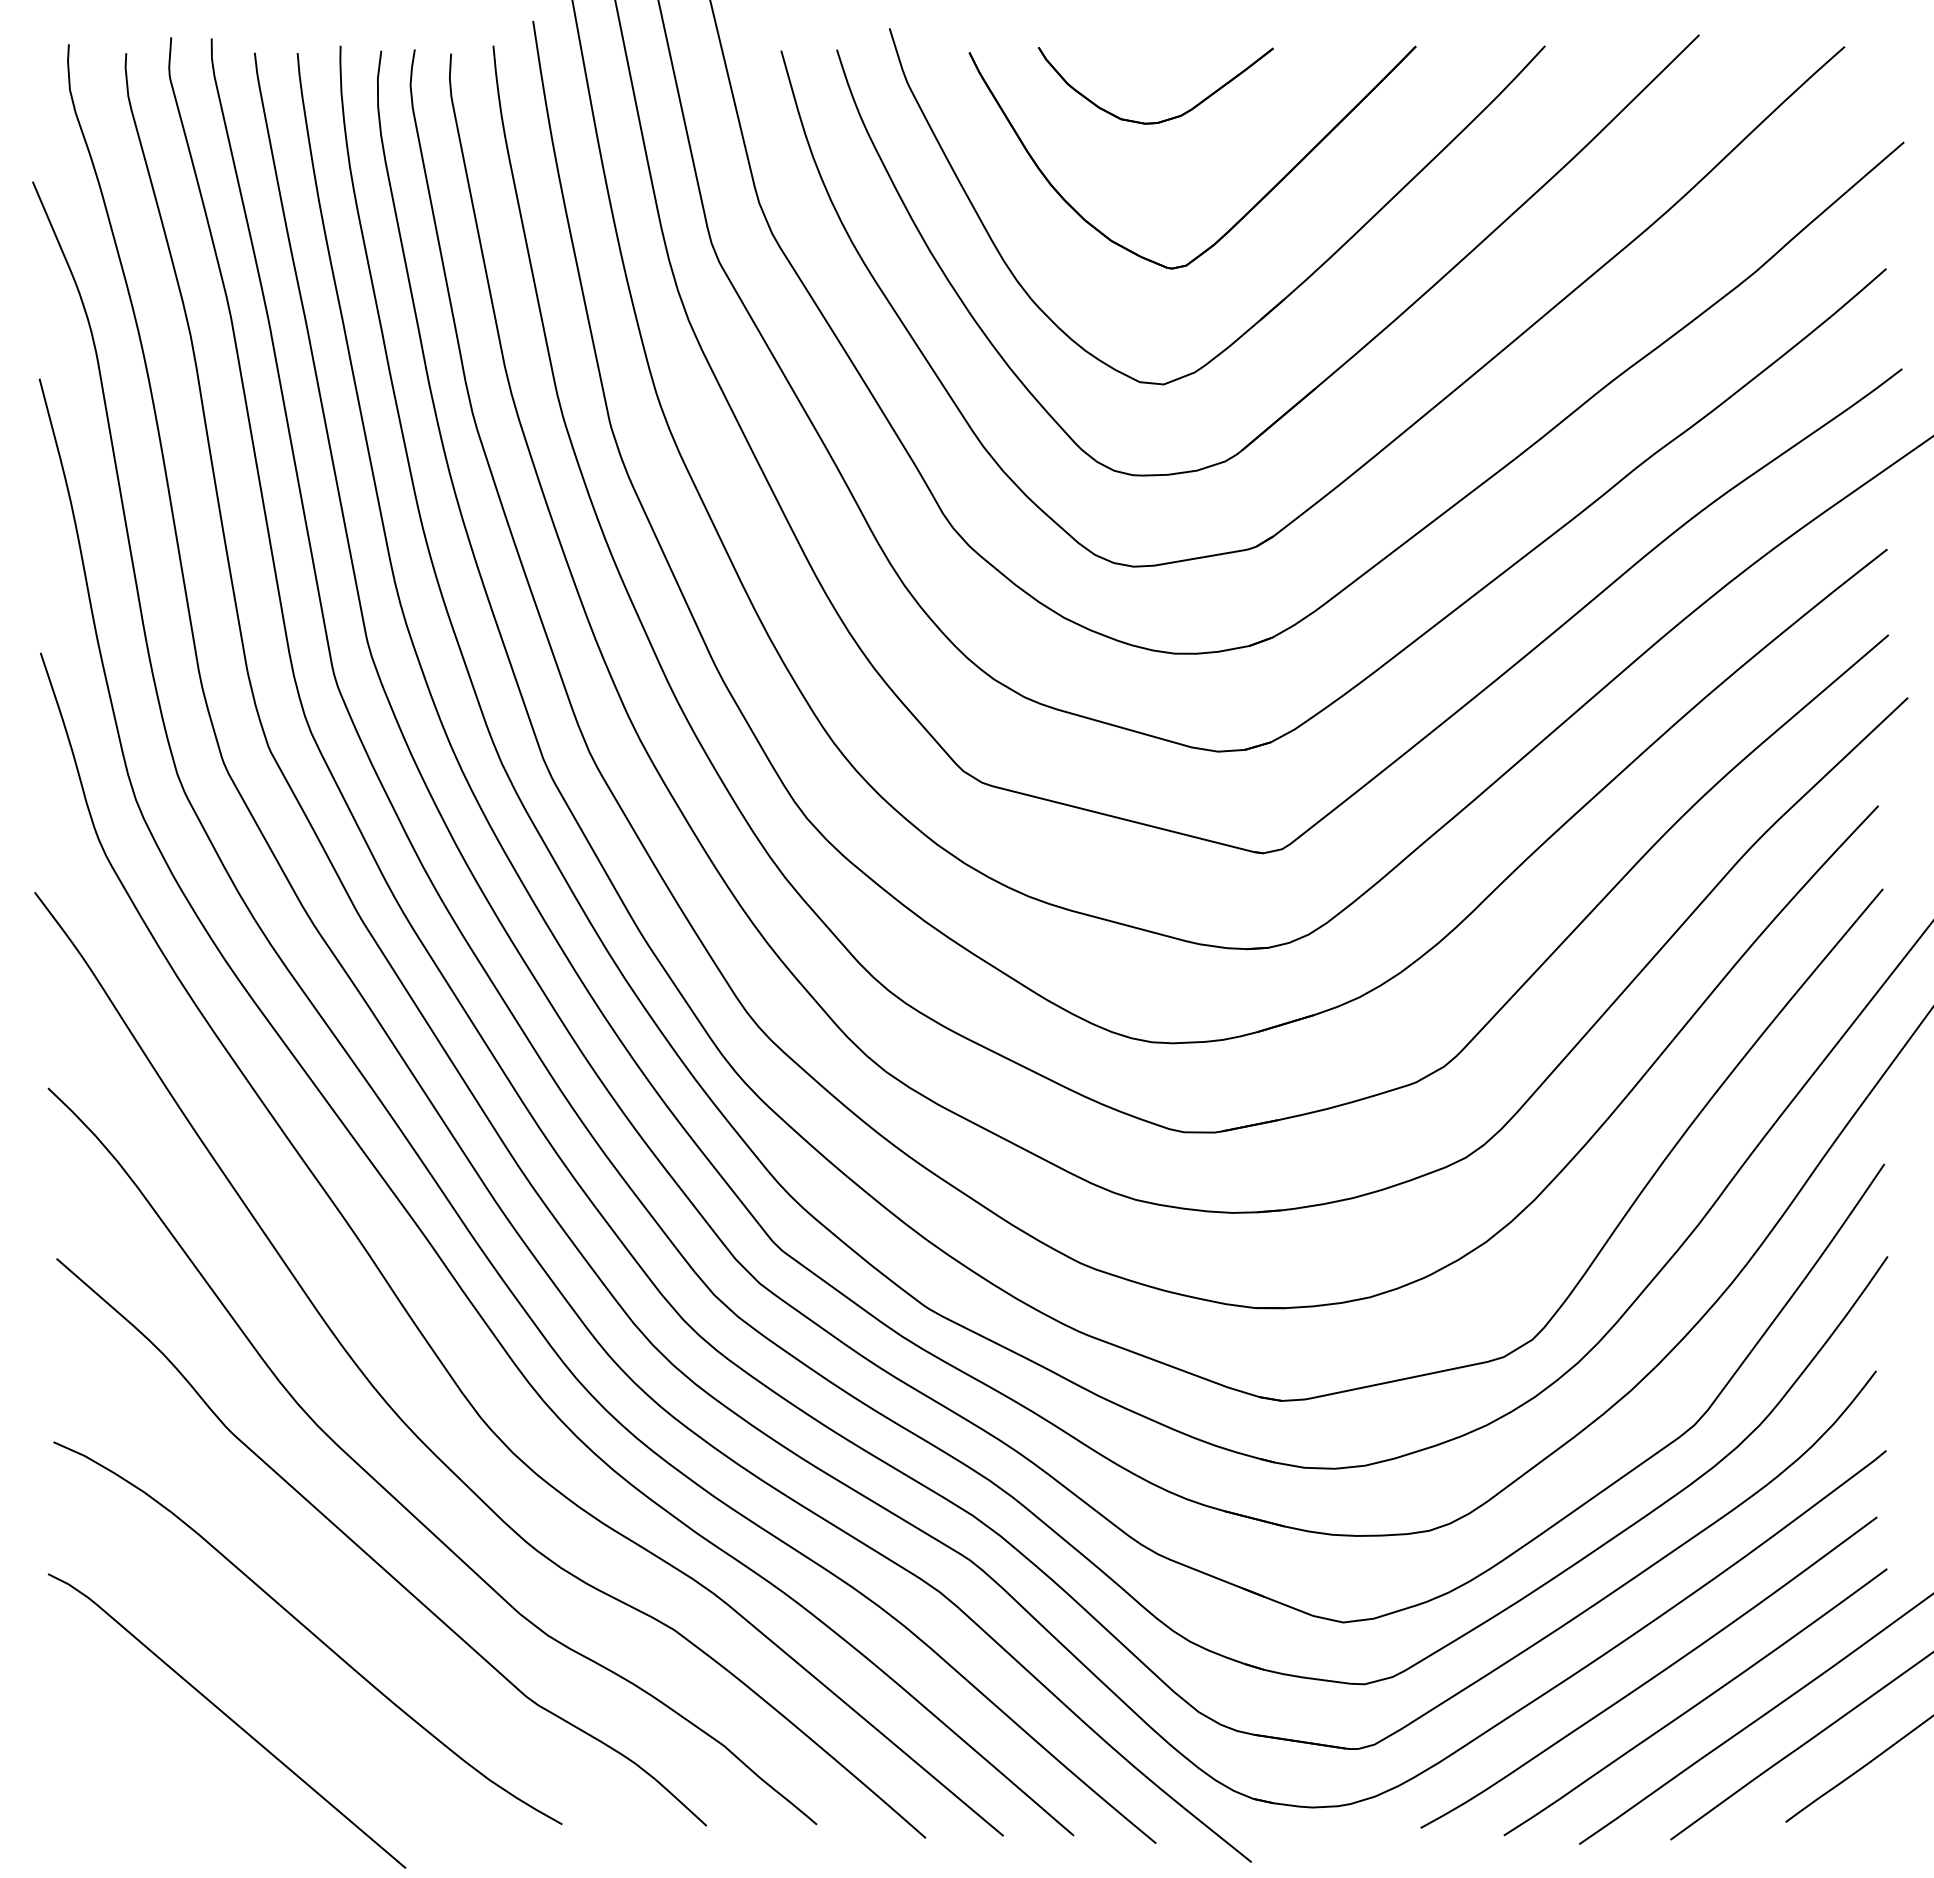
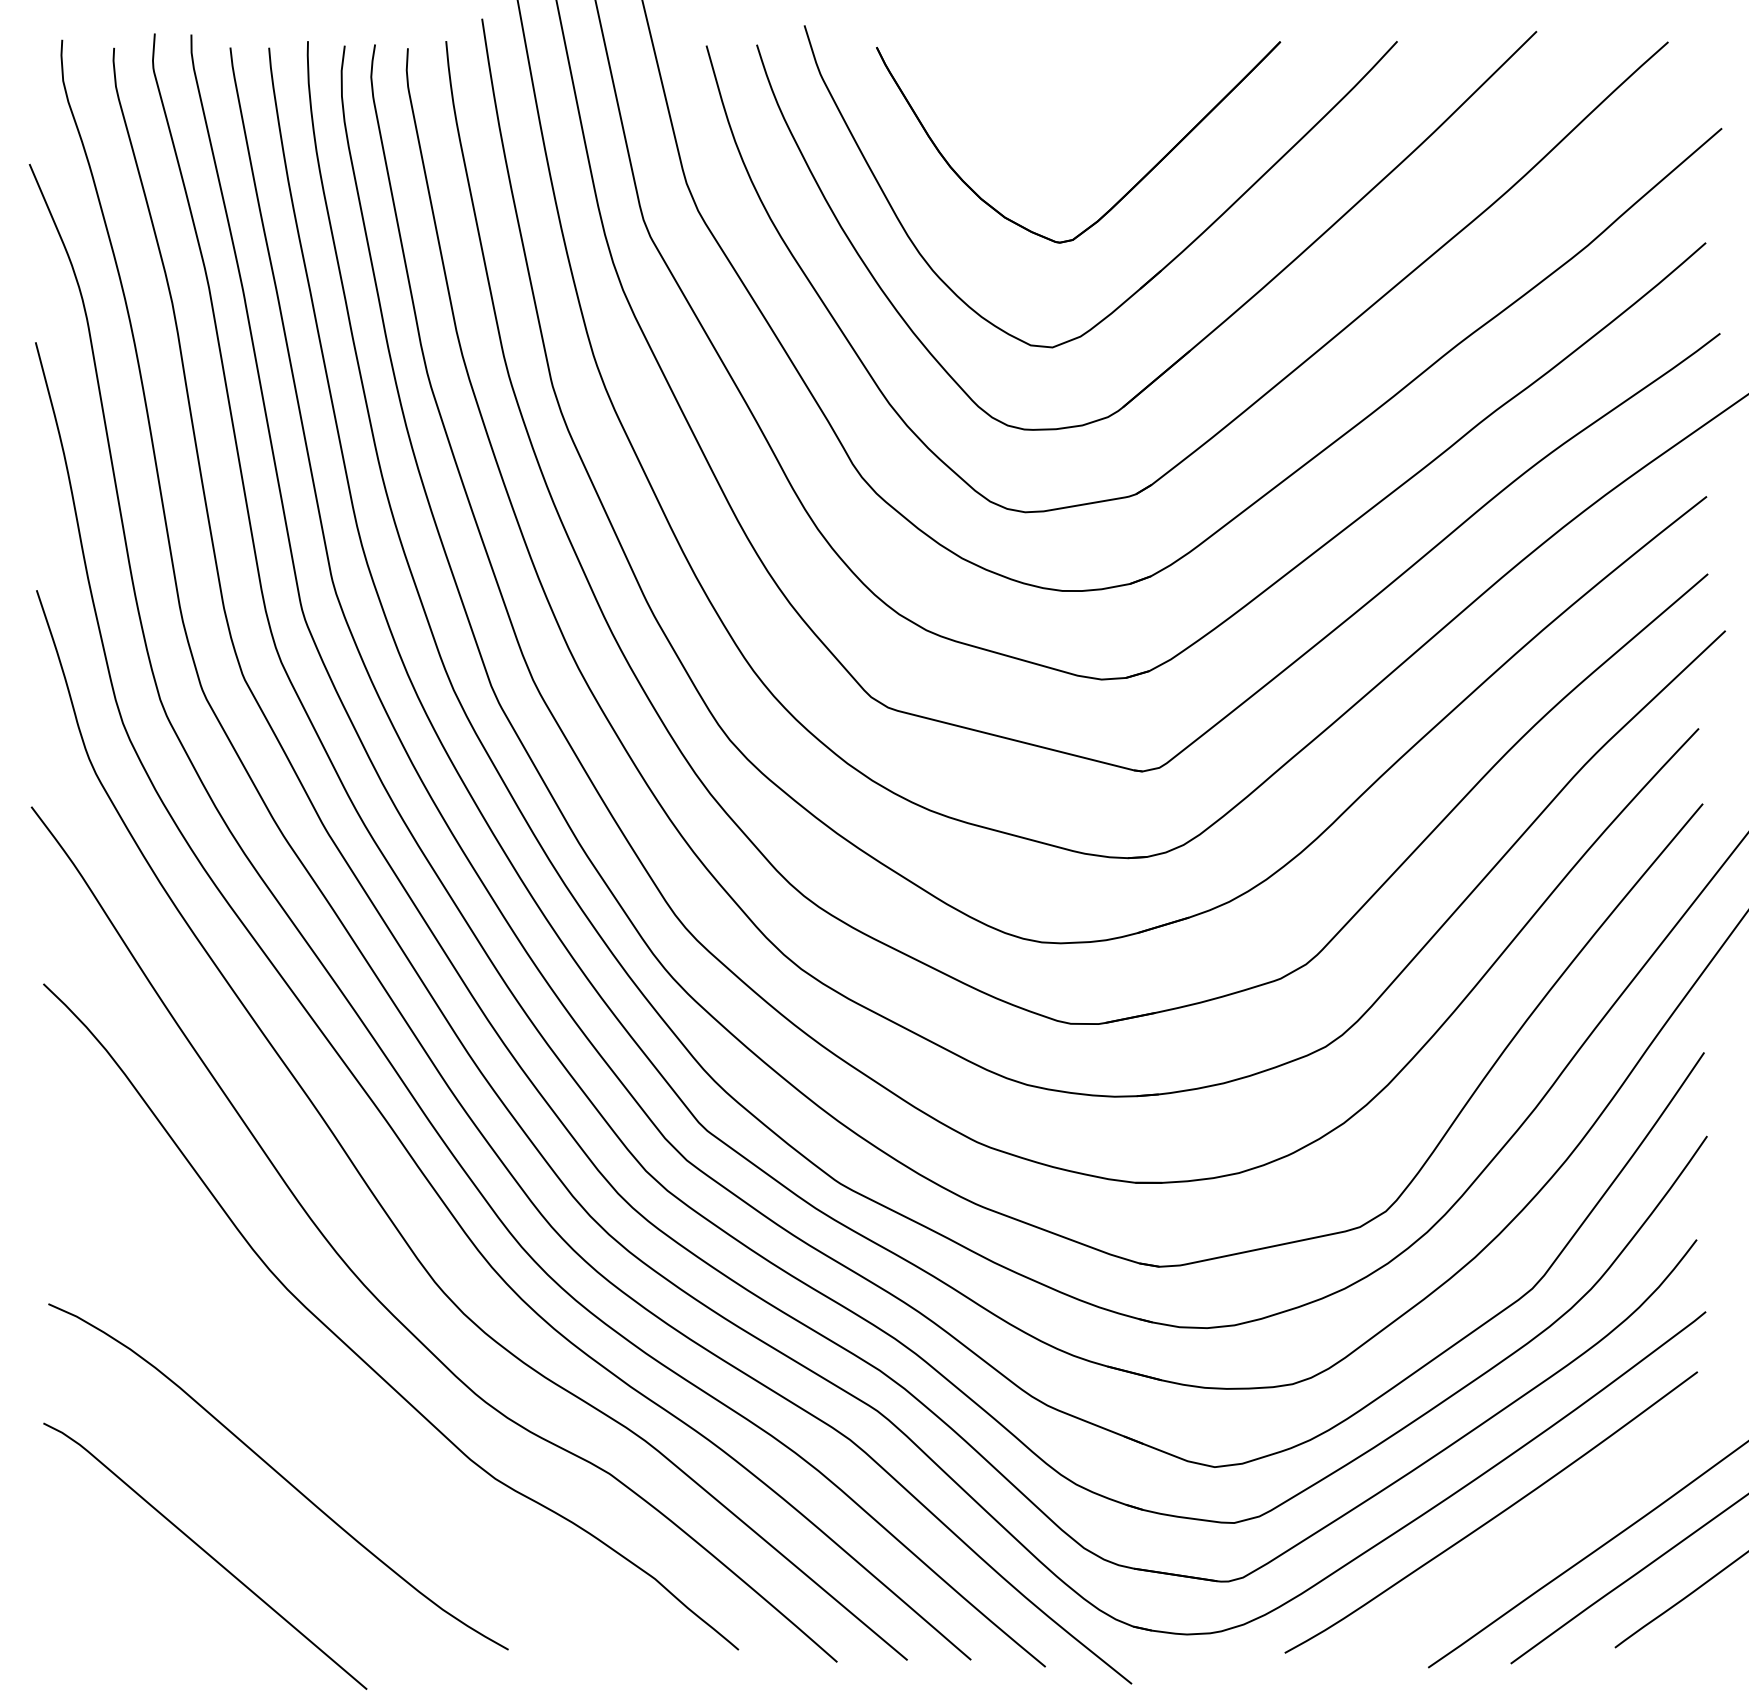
part: (1164, 119) -> (1053, 107), removed
curve: (370, 1555) -> (335, 1406), removed
curve: (1696, 1703) -> (1534, 1540), removed

